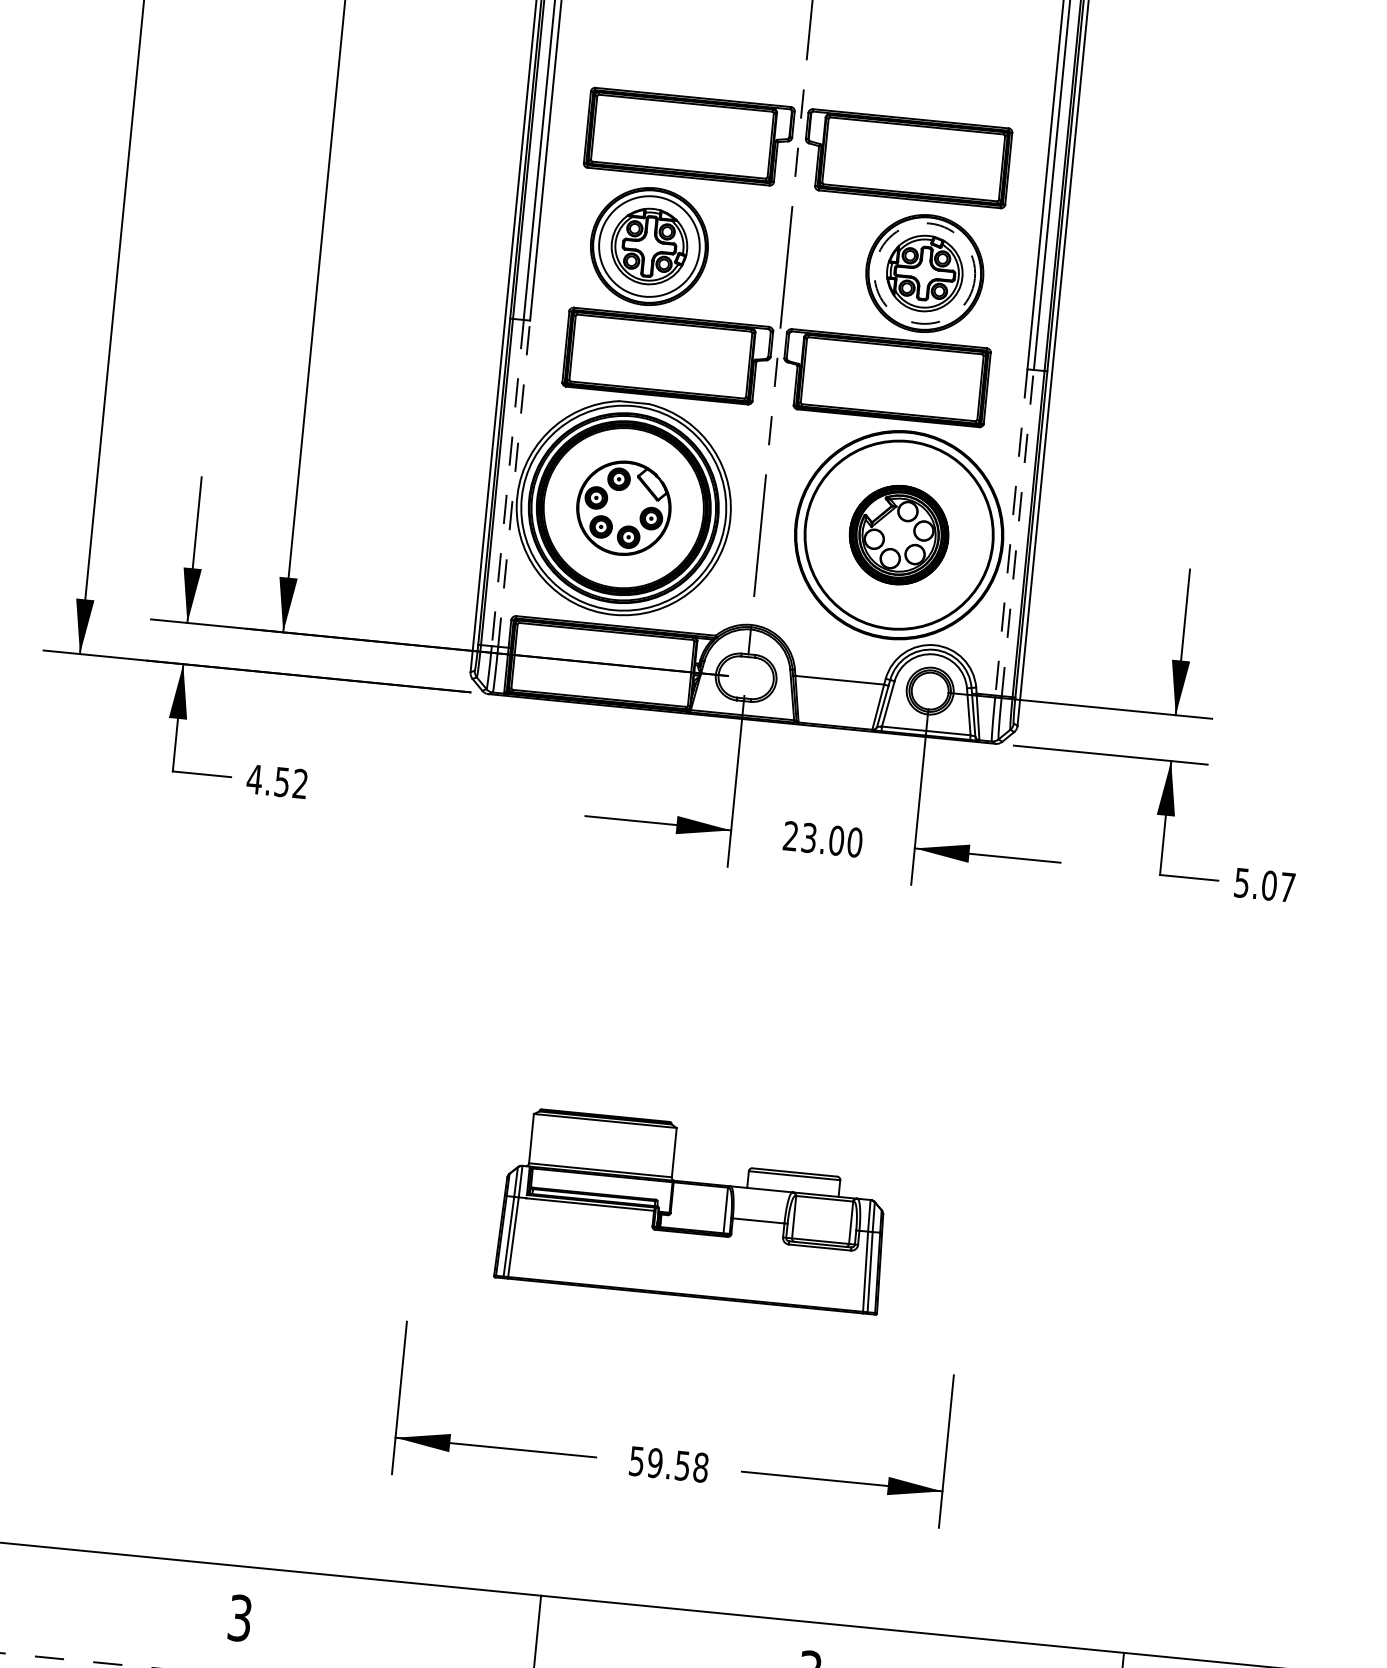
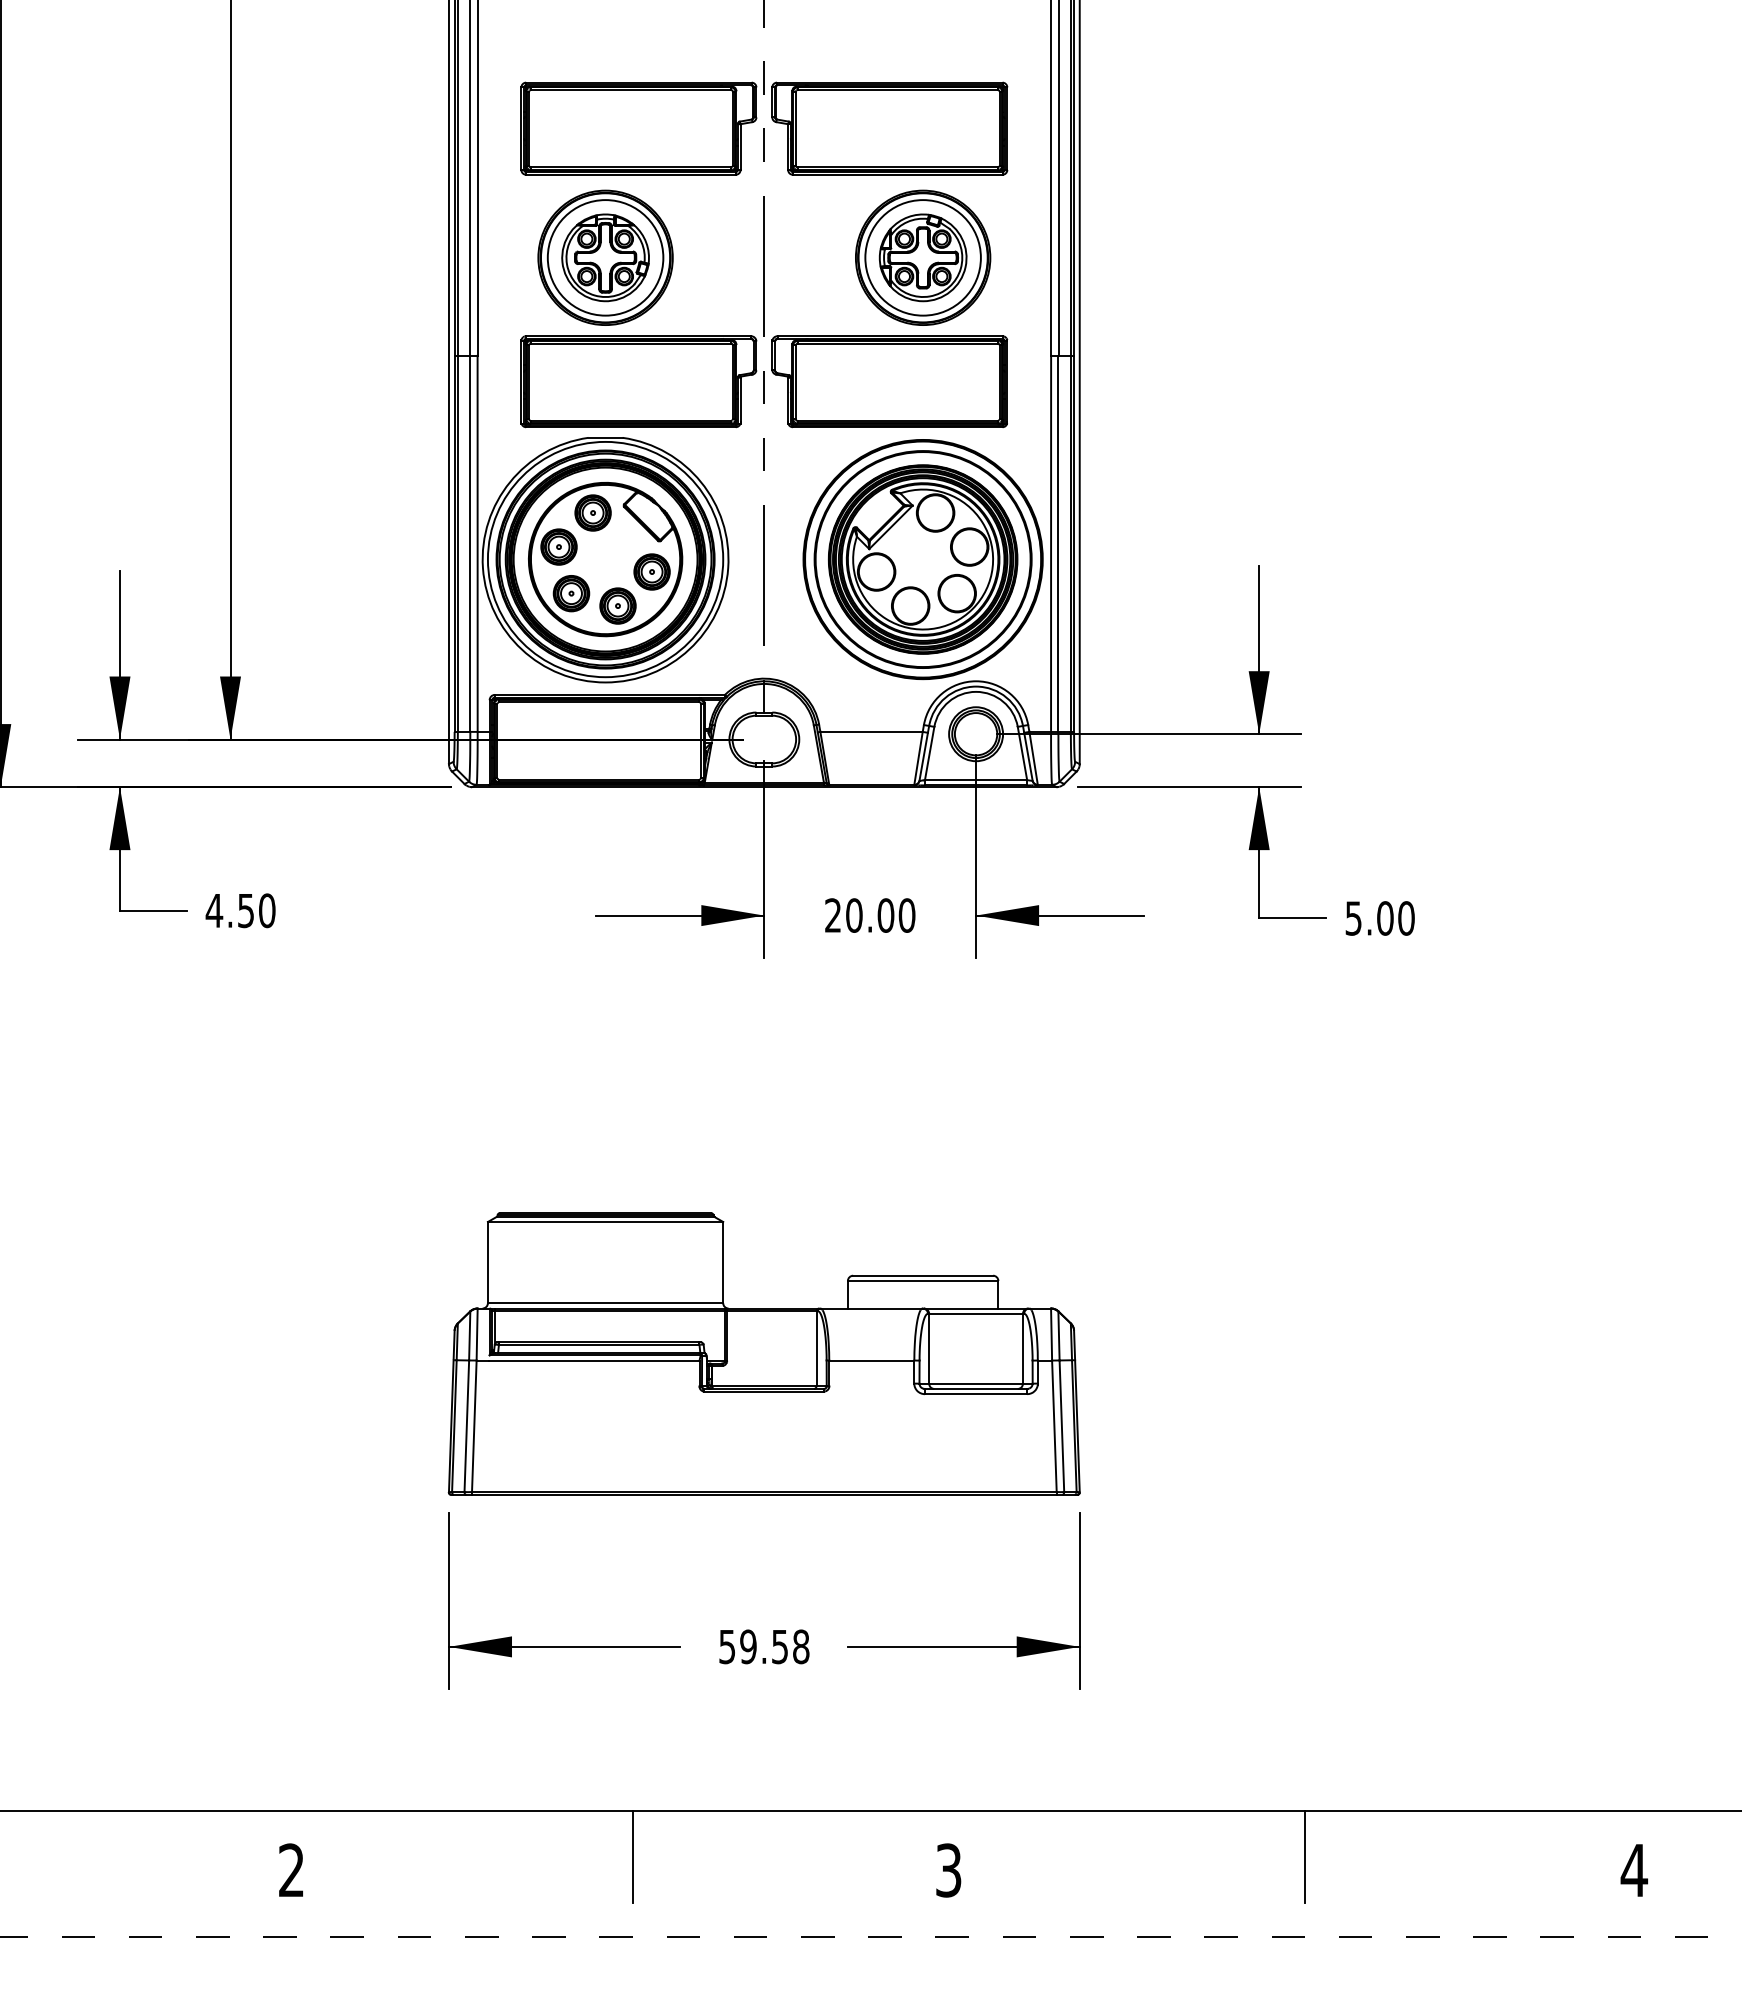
circle: (924, 273) -> (922, 257), dashed -> solid
line: (507, 483) -> (470, 544), dashed -> solid
line: (514, 483) -> (477, 543), dashed -> solid
part: (623, 508) -> (605, 559), size x1.43
line: (1017, 532) -> (1058, 543), dashed -> solid
line: (1011, 533) -> (1051, 544), dashed -> solid
part: (898, 535) -> (922, 559), size x1.67
text: (300, 783) -> (267, 910), 4.52 -> 4.50
text: (809, 837) -> (854, 915), 23.00 -> 20.00
text: (1287, 887) -> (1406, 918), 5.07 -> 5.00
part: (693, 1210) -> (763, 1353), size x1.43
text: (239, 1618) -> (291, 1870), 3 -> 2

